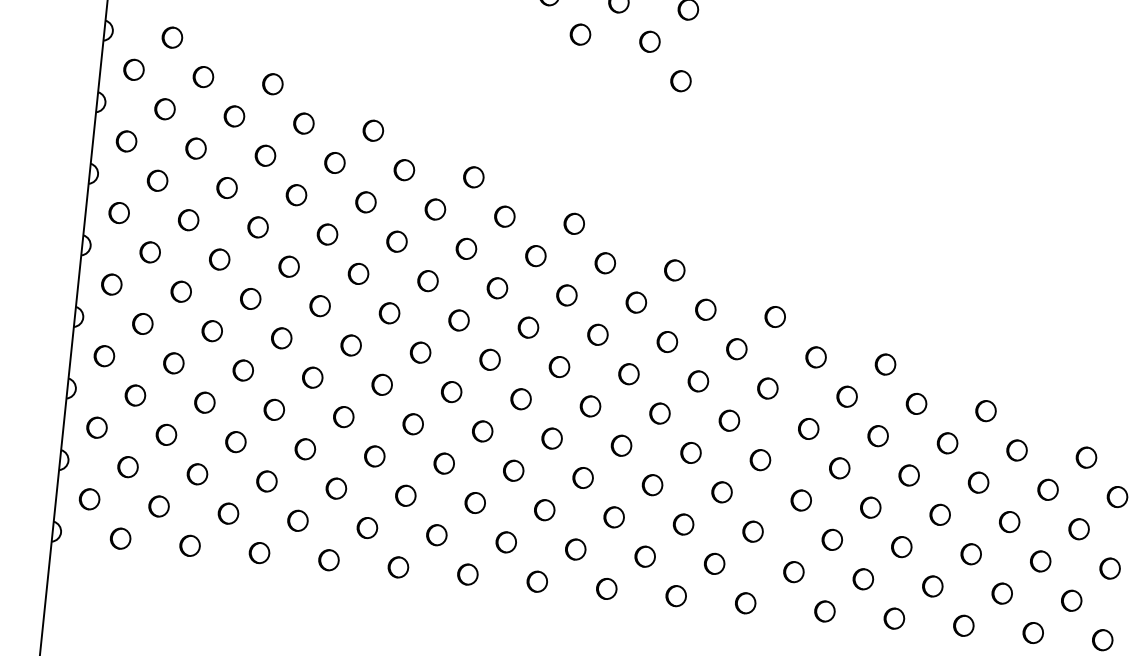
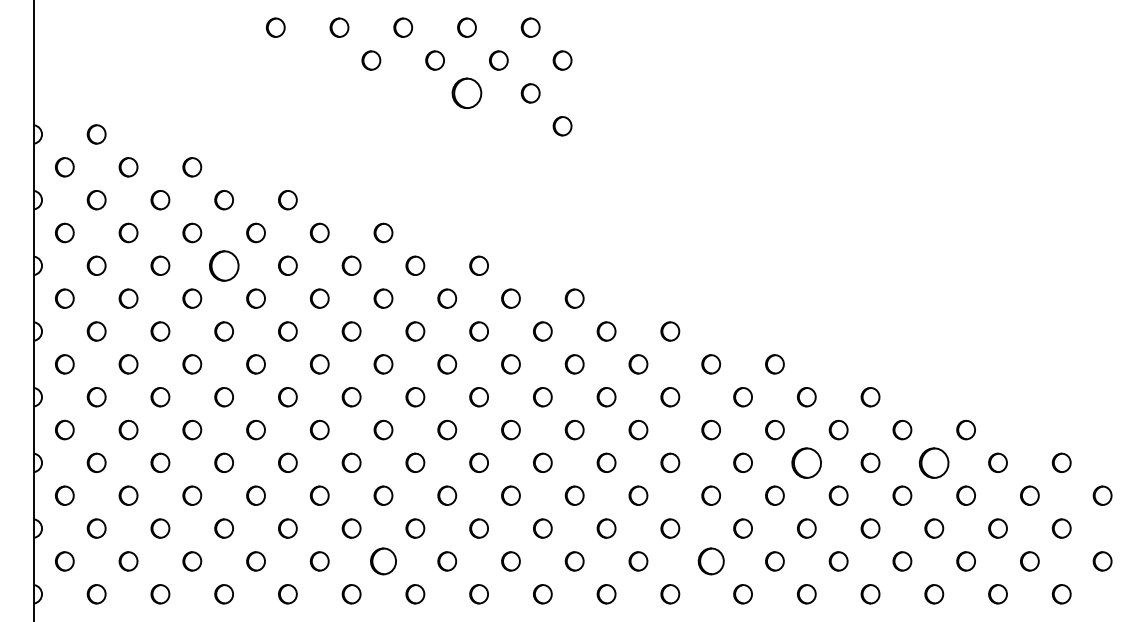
part: (579, 34) -> (466, 93), size x1.6
part: (295, 194) -> (223, 265), size x1.6
part: (908, 475) -> (806, 462), size x1.6
part: (1048, 489) -> (934, 462), size x1.6
part: (436, 535) -> (383, 561), size x1.4
part: (793, 572) -> (710, 561), size x1.4

